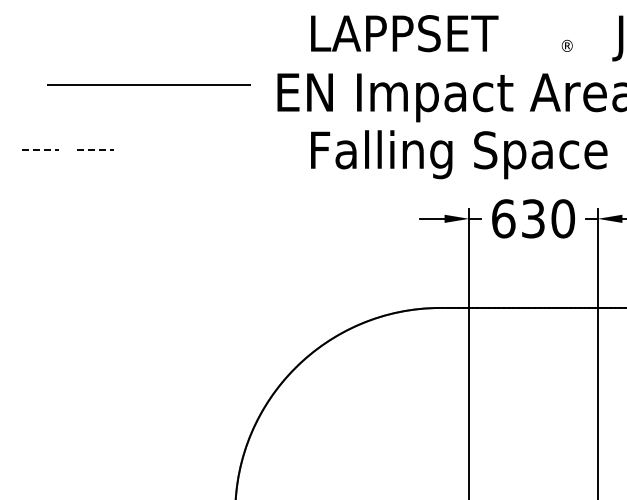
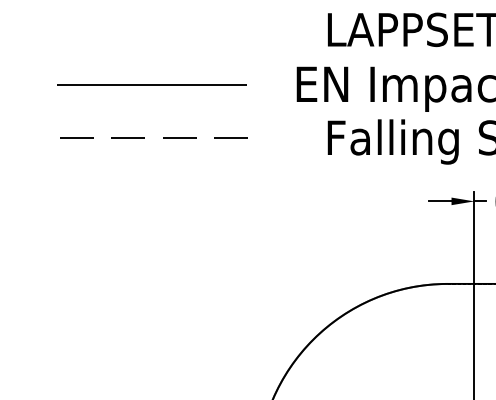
line: (148, 84) -> (151, 85), moved
line: (151, 149) -> (180, 137), added
line: (206, 149) -> (231, 137), added
line: (40, 150) -> (77, 138), dashed -> solid
line: (96, 150) -> (129, 138), dashed -> solid

